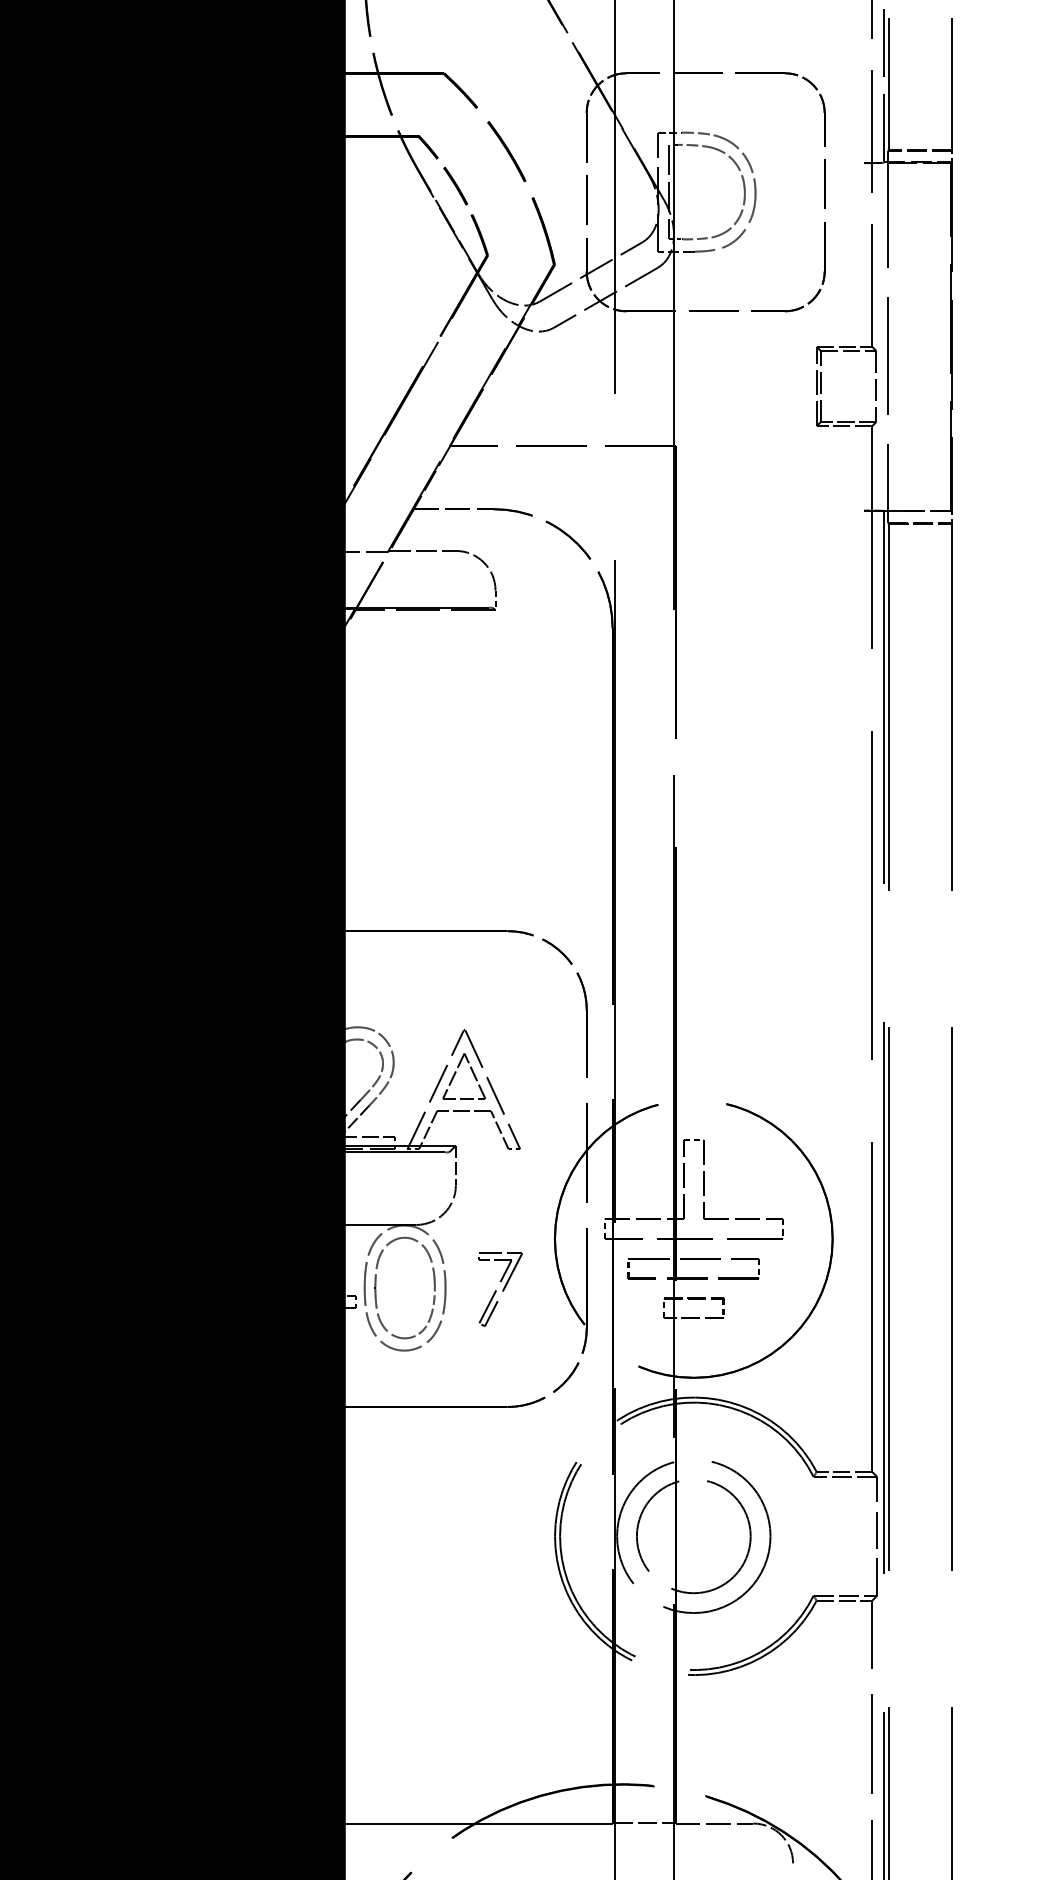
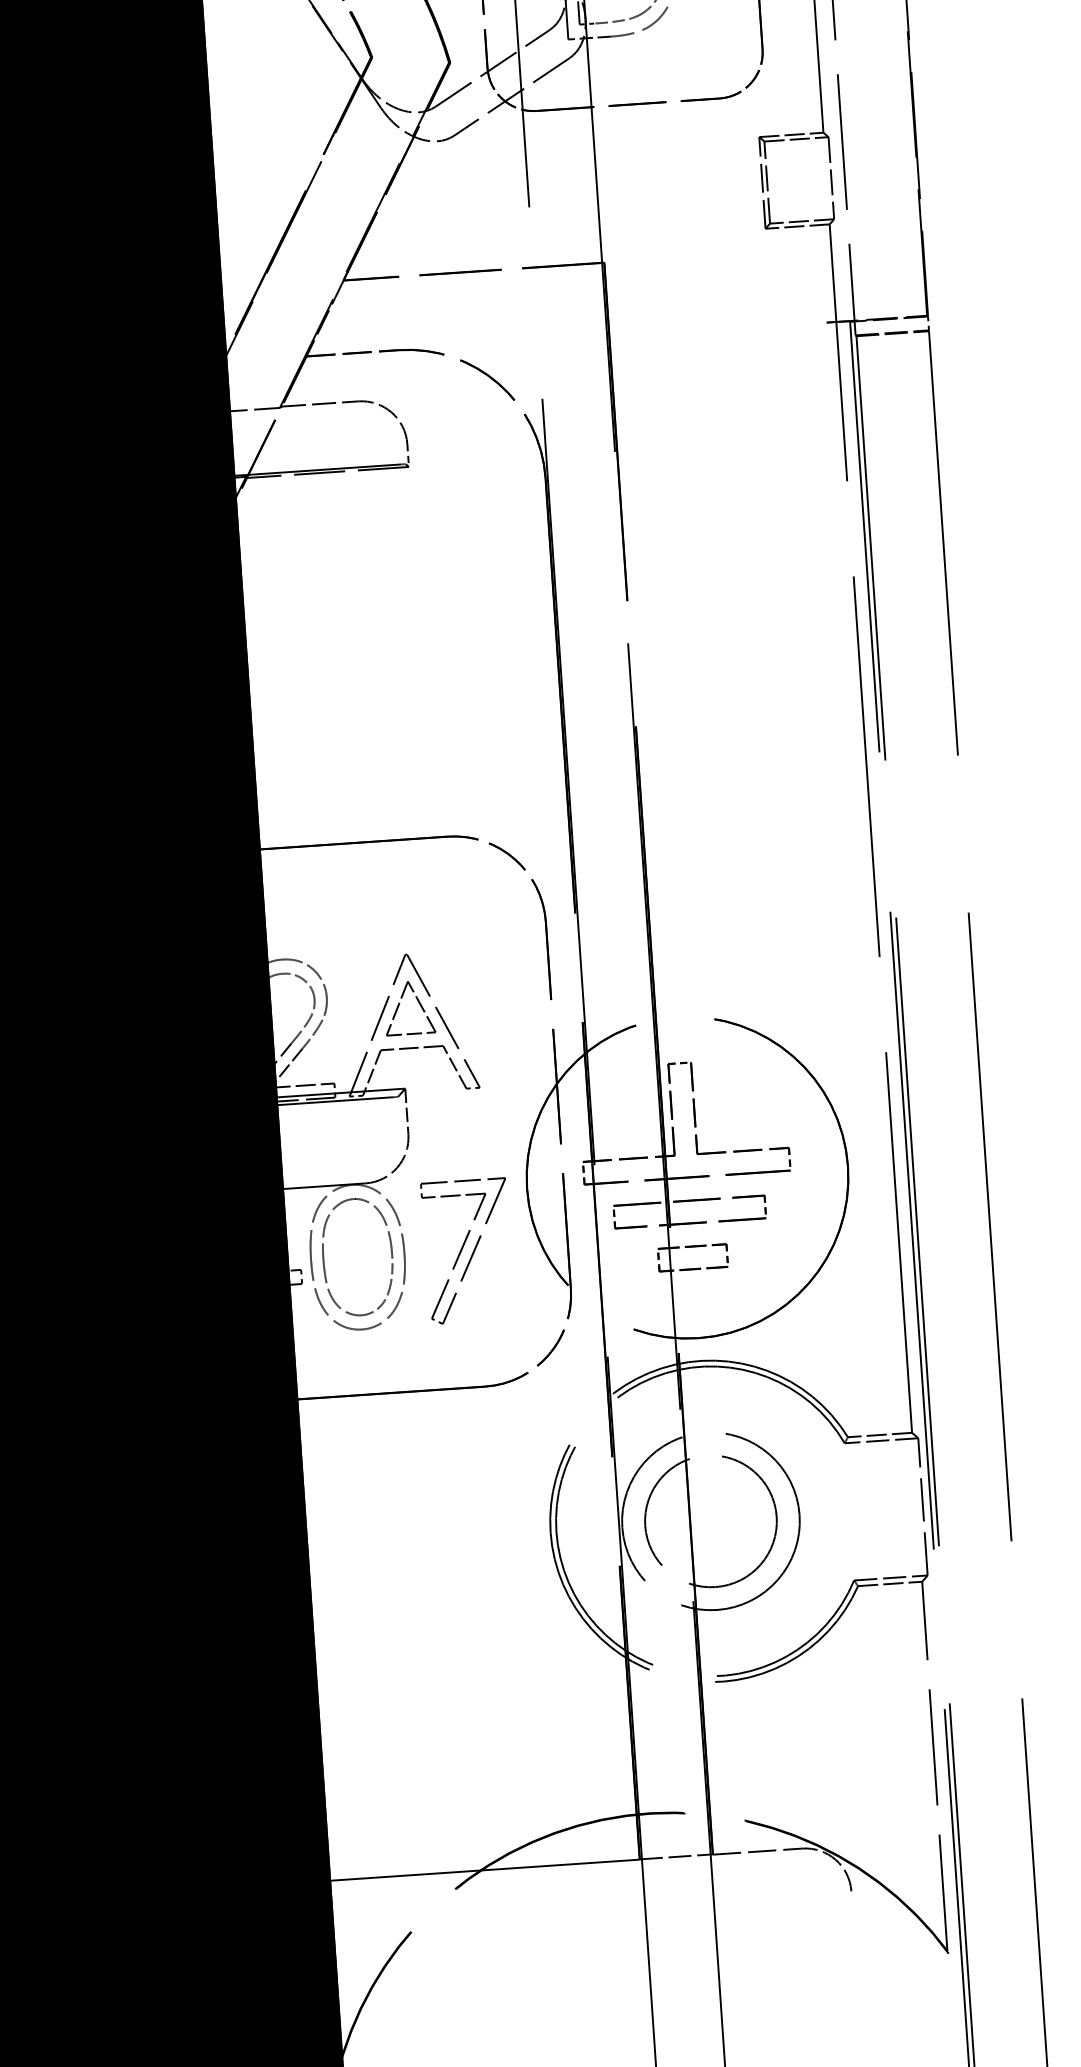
part: (500, 1289) -> (468, 1251), size x1.67

